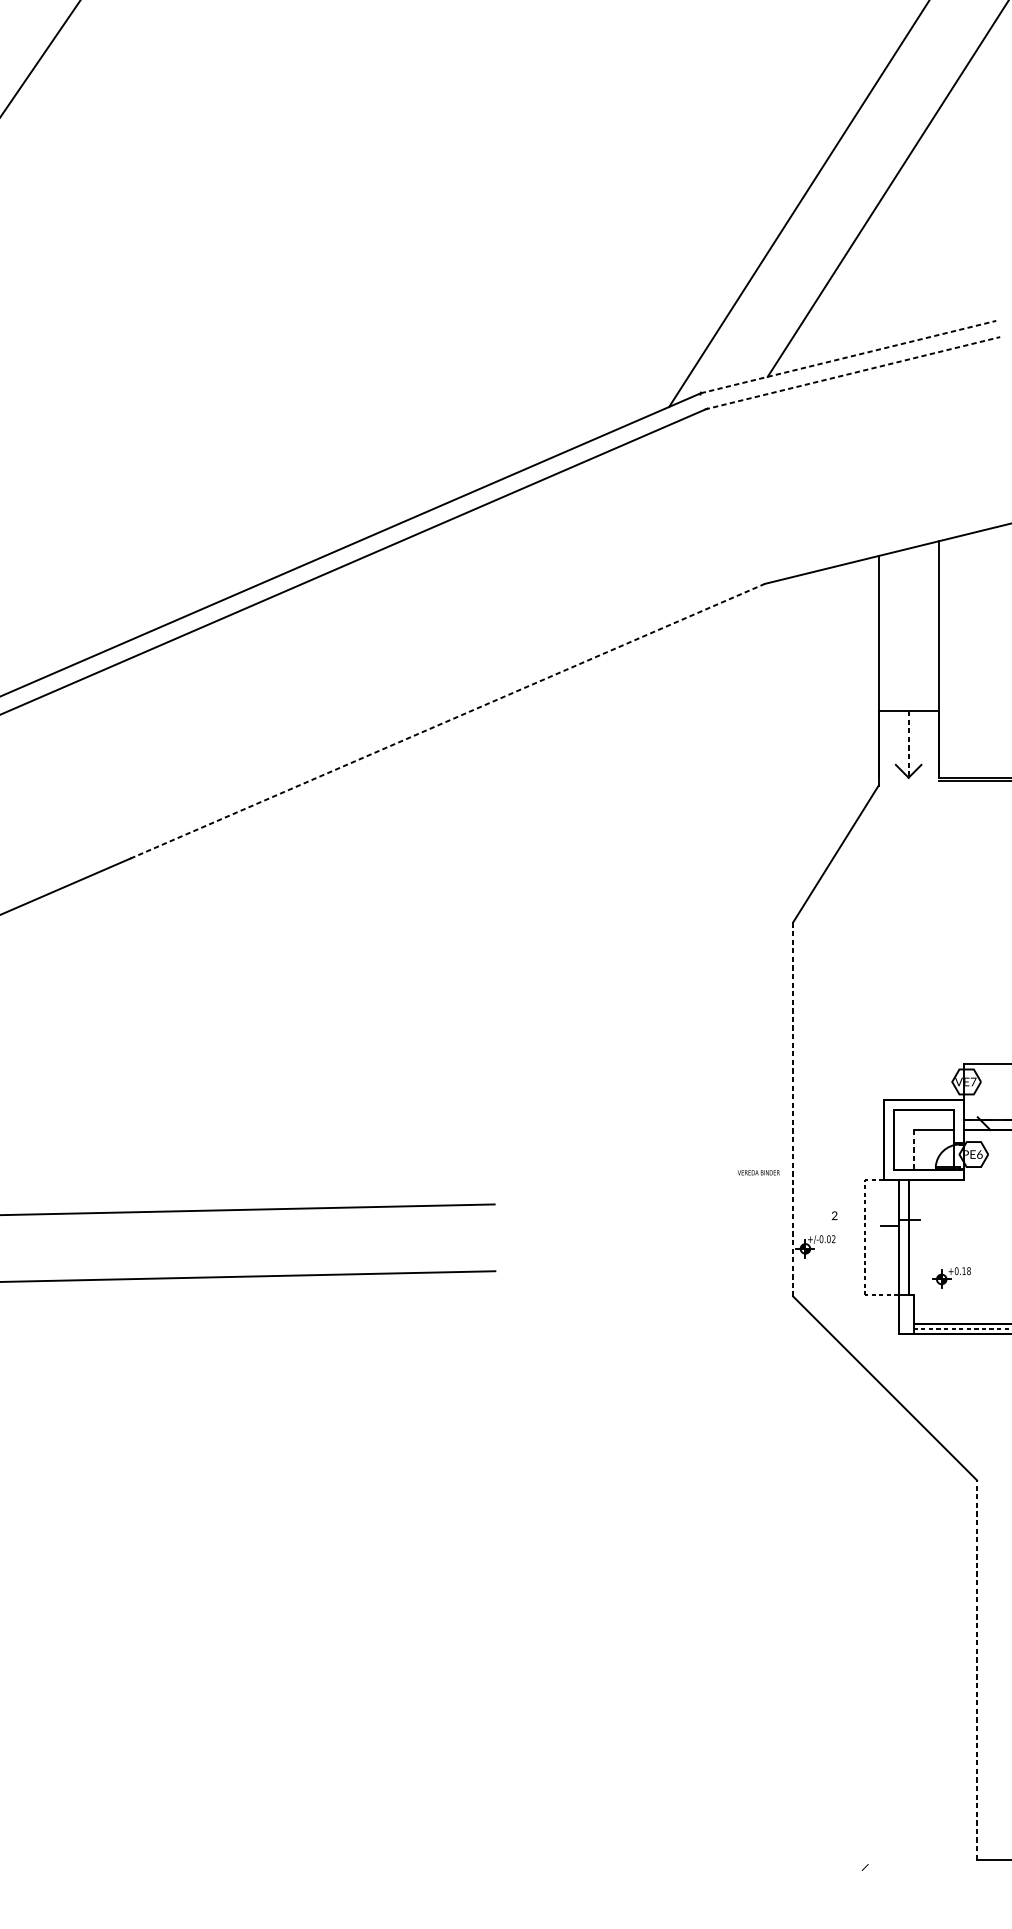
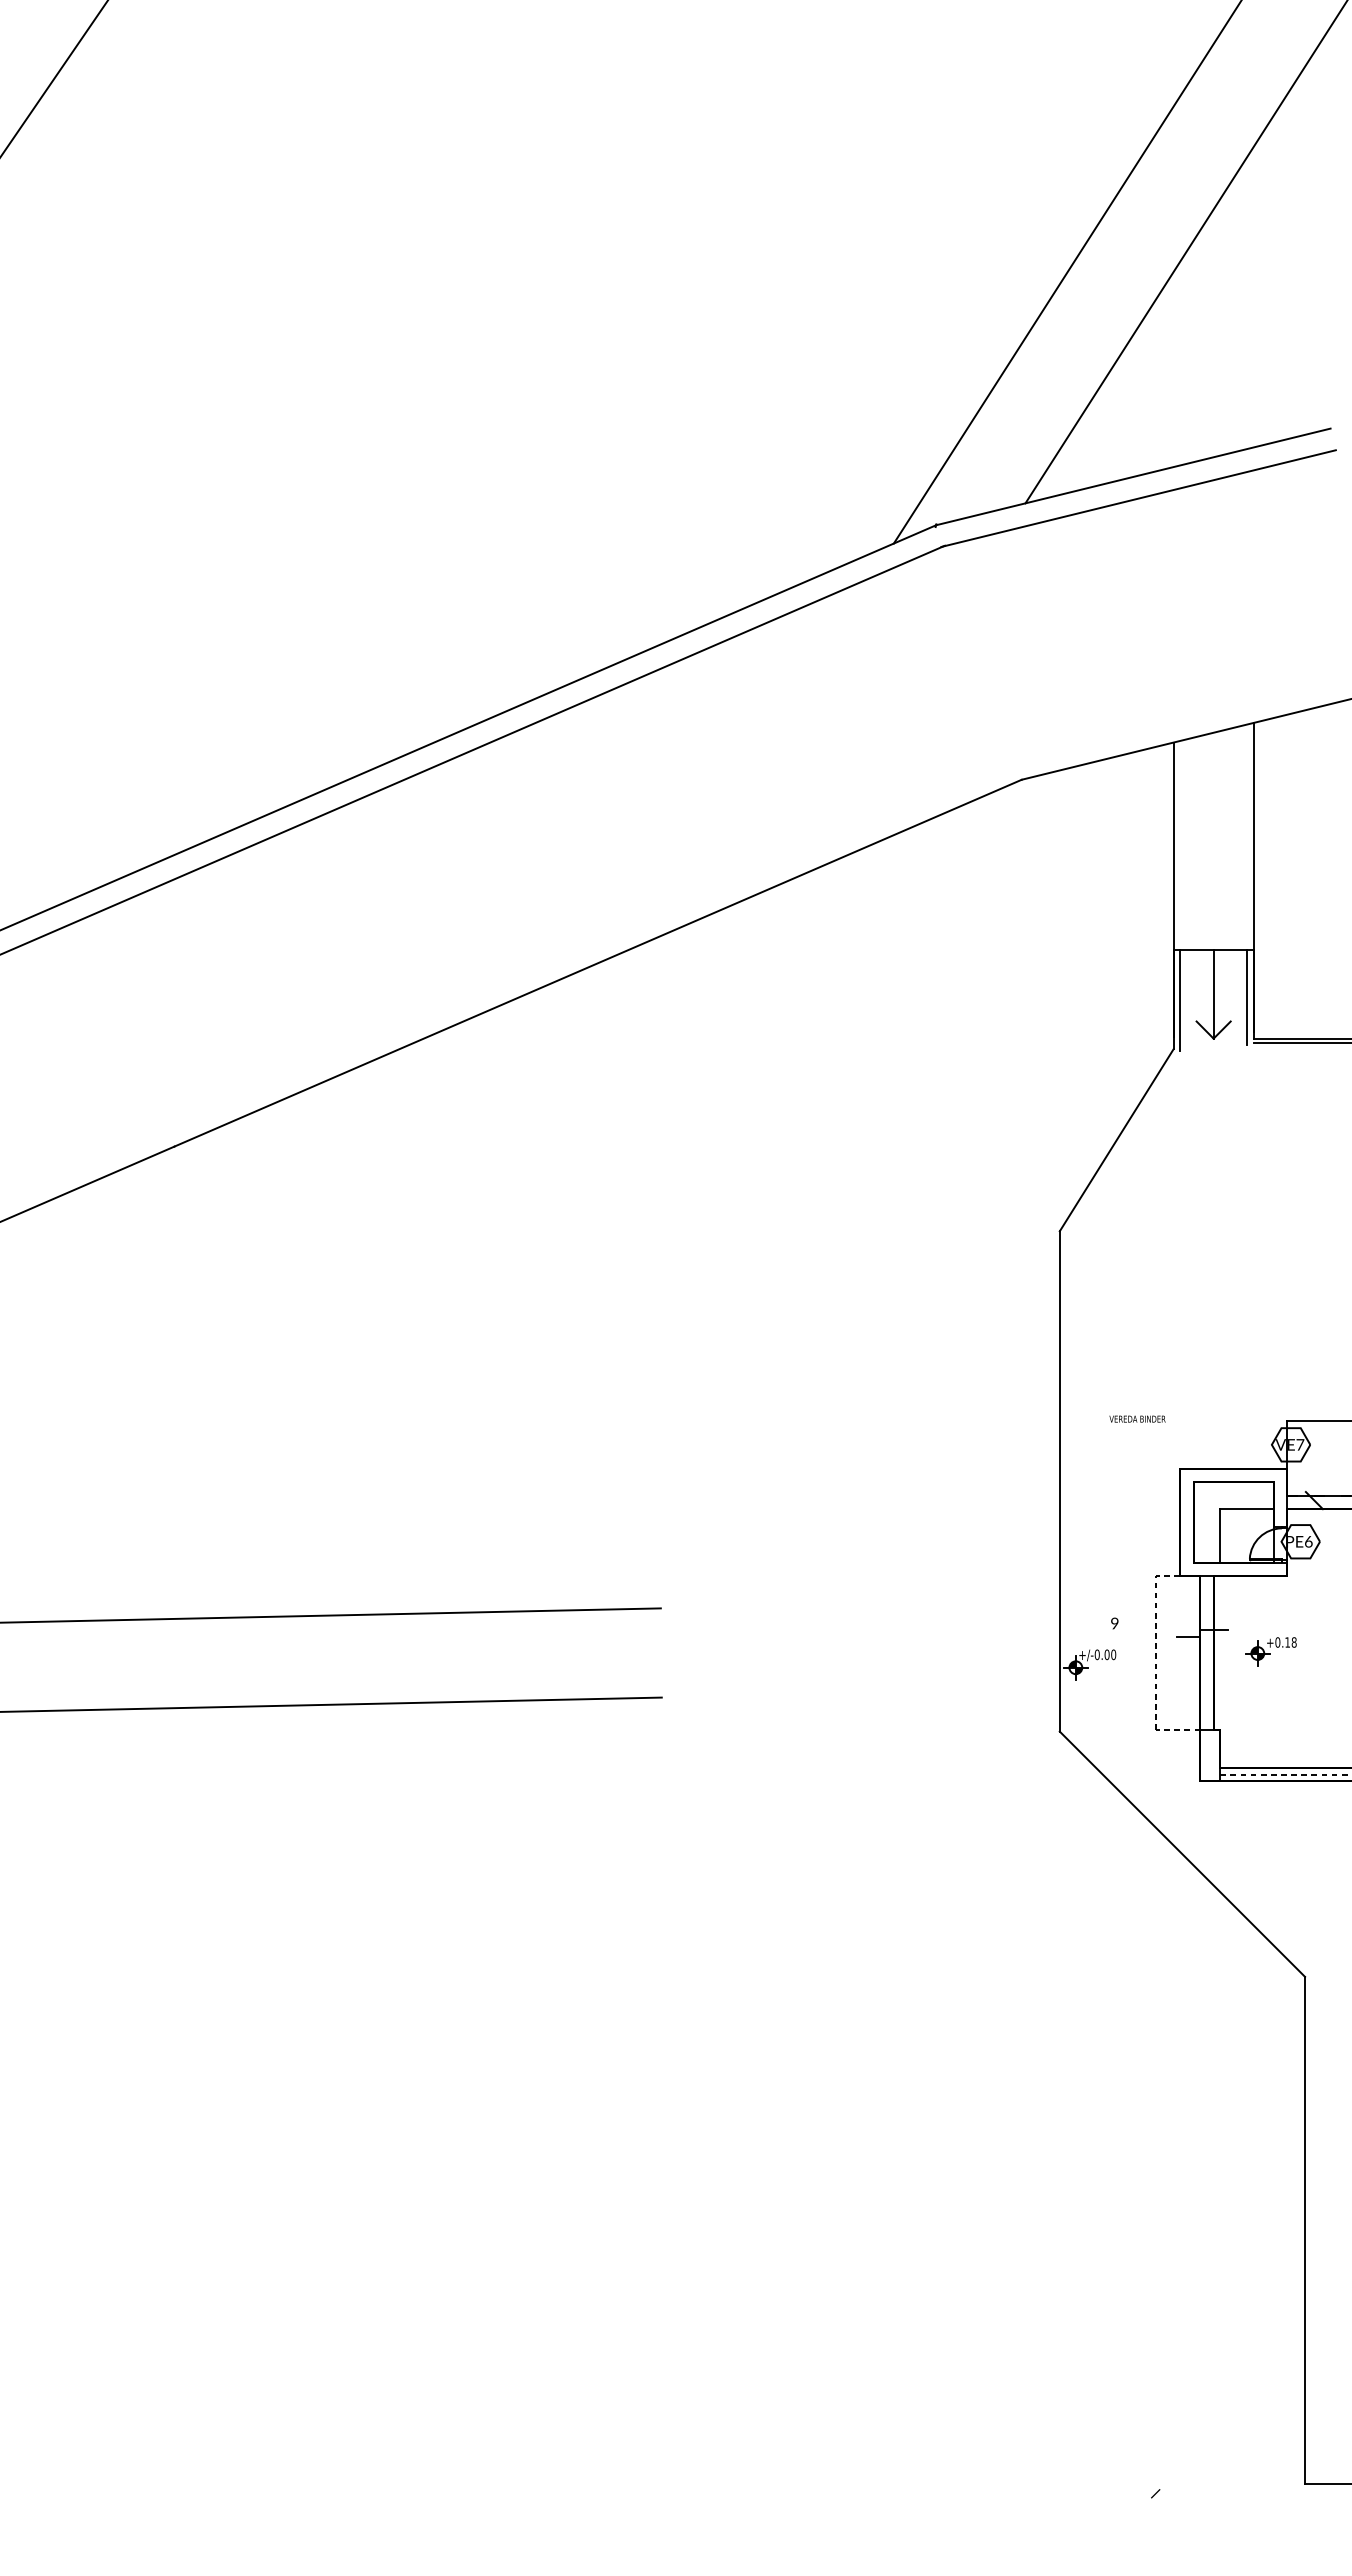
line: (848, 356) -> (1133, 476), dashed -> solid
line: (853, 373) -> (1139, 498), dashed -> solid
line: (447, 721) -> (598, 963), dashed -> solid
line: (908, 744) -> (1213, 994), dashed -> solid
line: (933, 746) -> (1247, 997), added
line: (883, 749) -> (1180, 1000), added
line: (793, 1108) -> (1059, 1480), dashed -> solid
line: (913, 1149) -> (1220, 1535), dashed -> solid
text: (758, 1172) -> (1137, 1418), moved
text: (834, 1216) -> (1114, 1624), 2 -> 9
text: (833, 1238) -> (1113, 1654), +/-0.02 -> +/-0.00
part: (951, 1277) -> (1270, 1651), moved
line: (977, 1669) -> (1305, 2229), dashed -> solid

